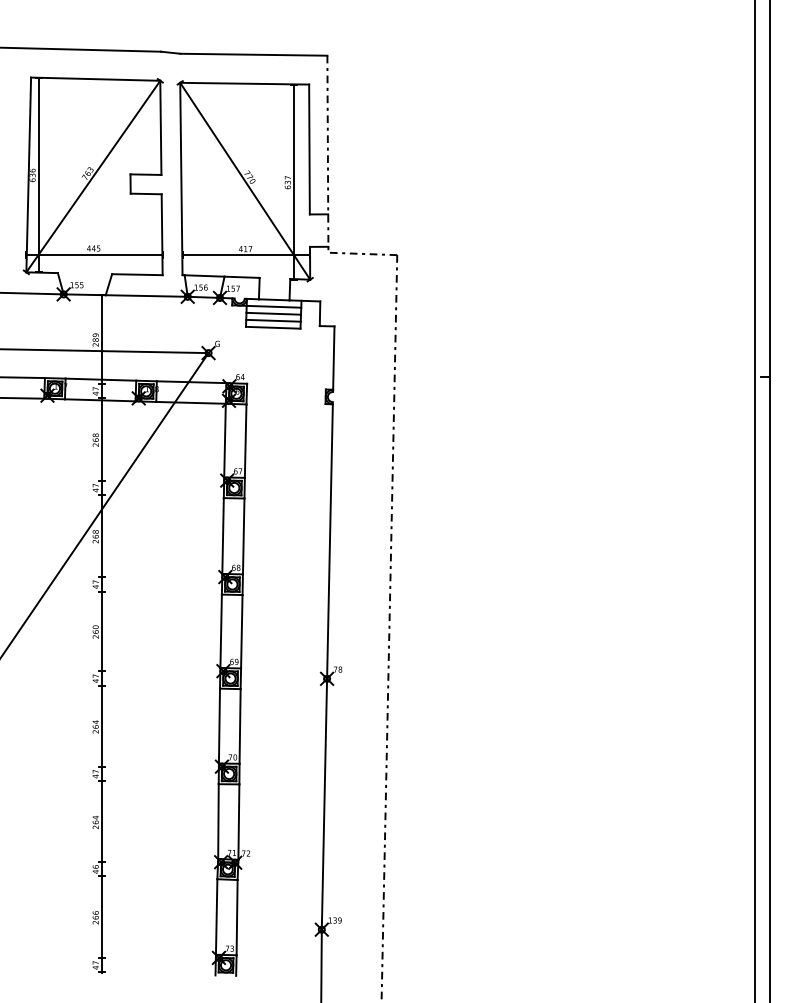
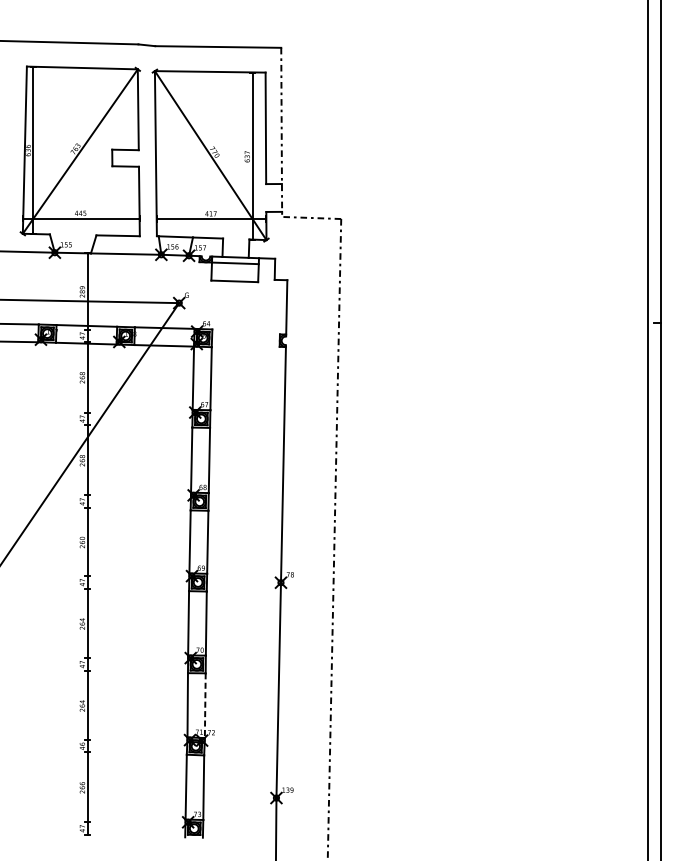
line: (273, 313) -> (234, 269), removed
line: (273, 320) -> (234, 275), removed
line: (238, 822) -> (204, 706), solid -> dashed

